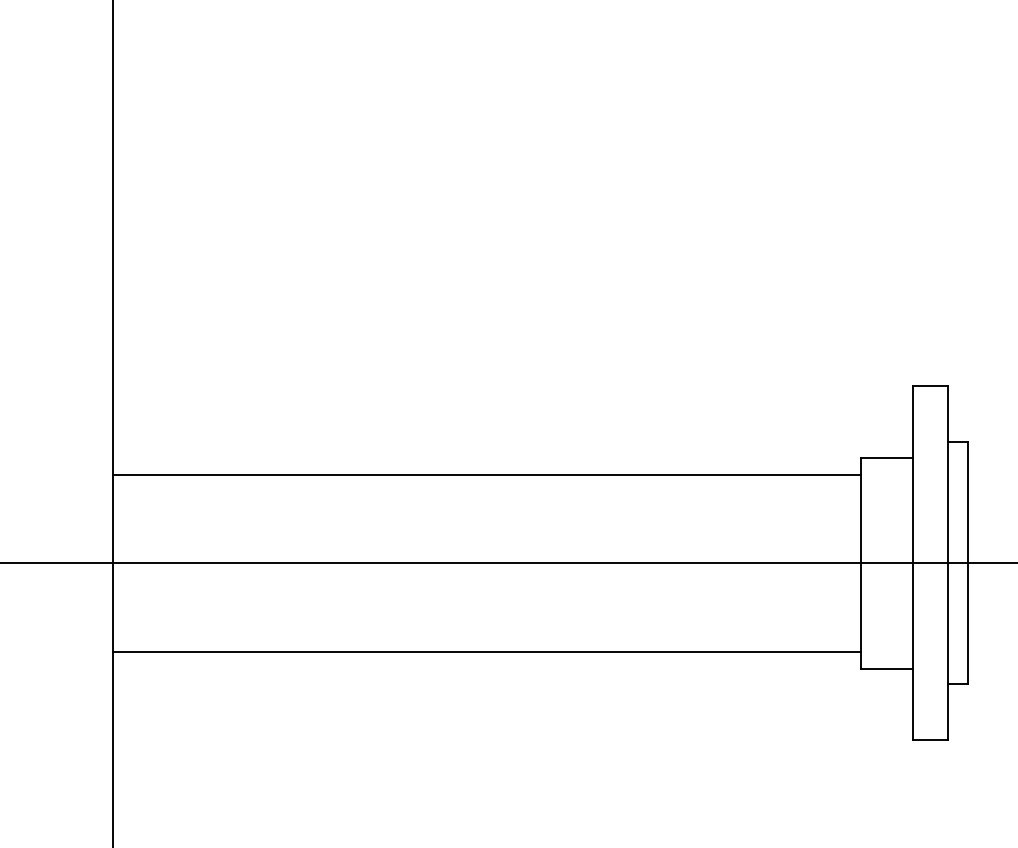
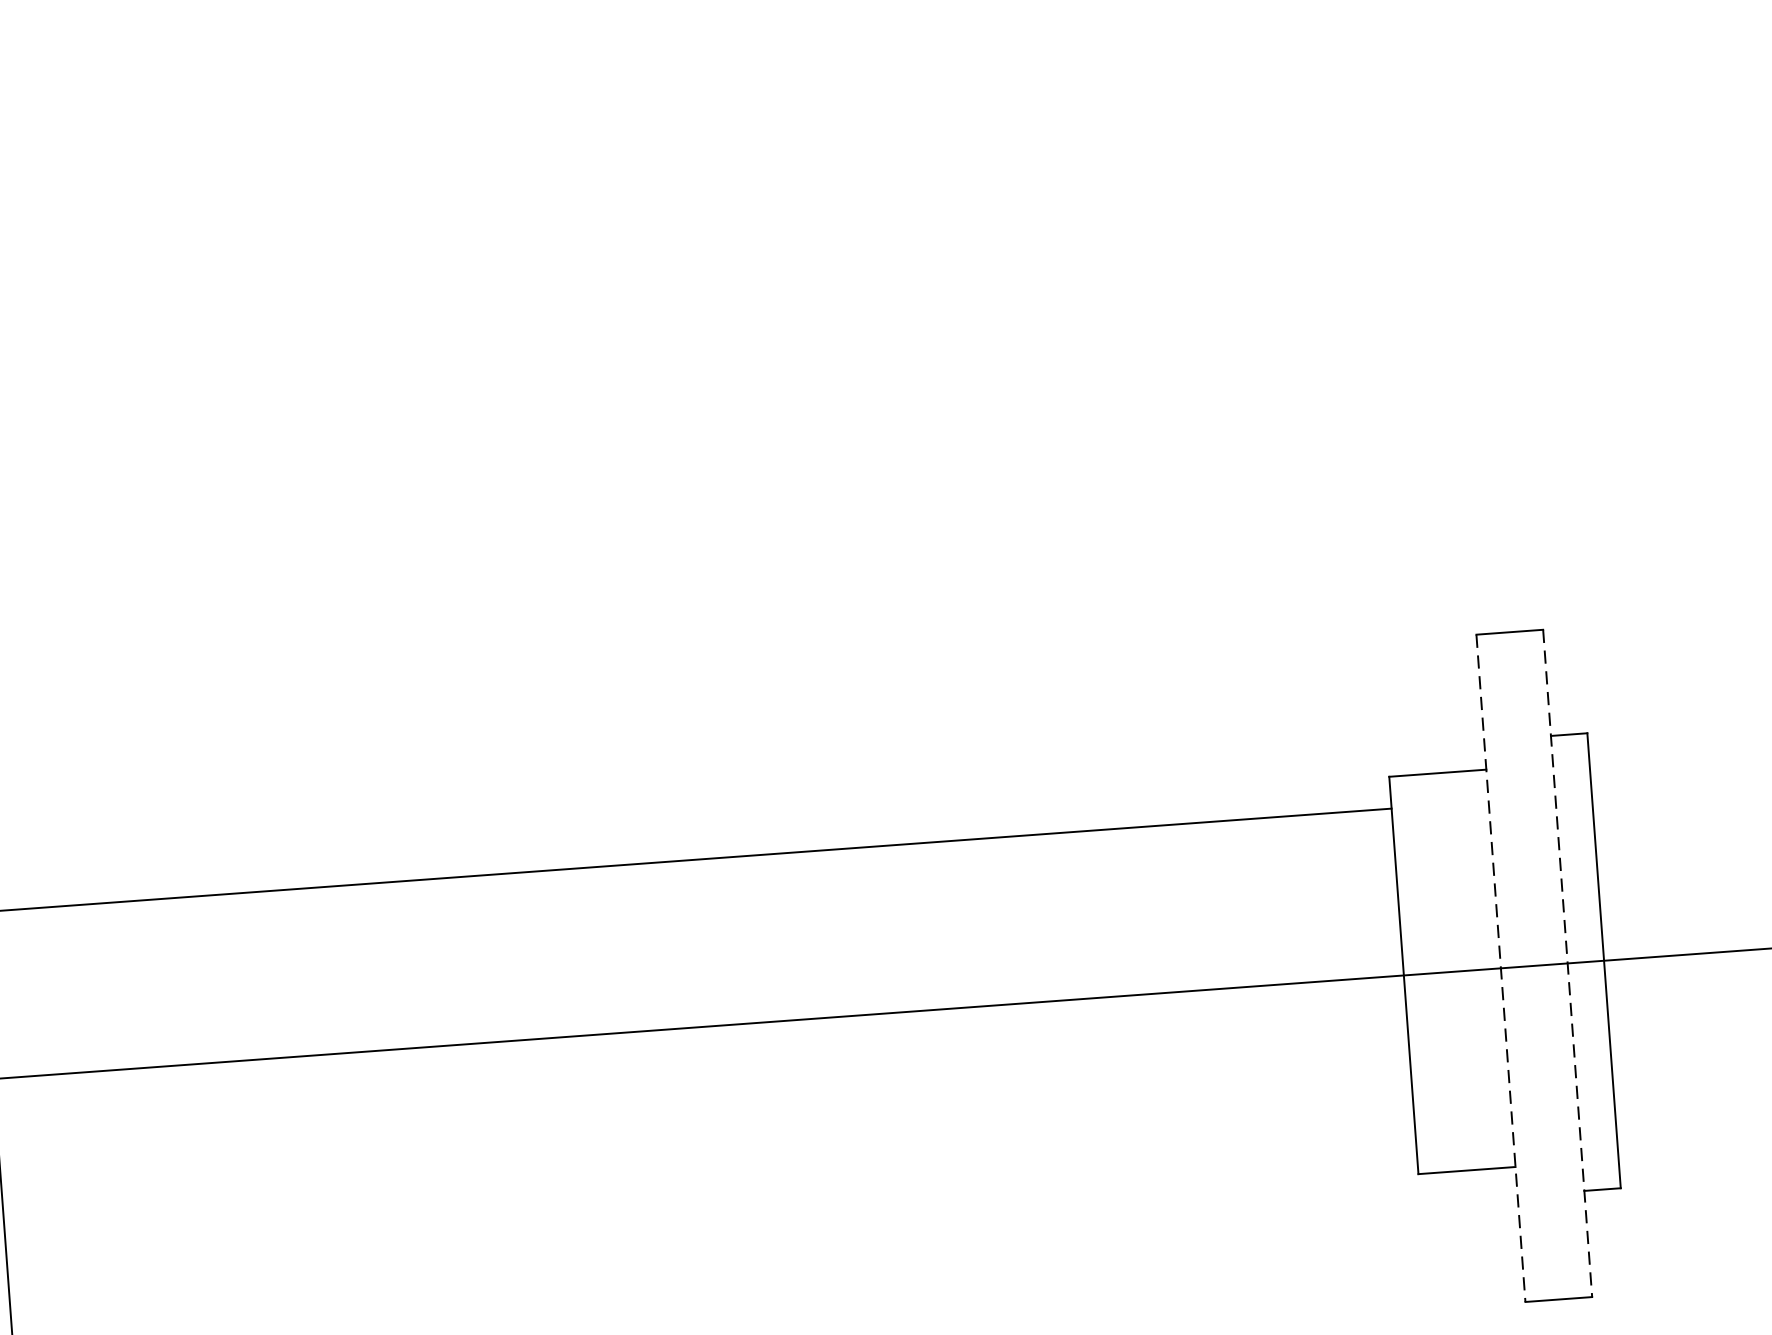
line: (912, 563) -> (1500, 968), solid -> dashed
line: (948, 563) -> (1568, 963), solid -> dashed
line: (486, 651) -> (709, 1193), removed

